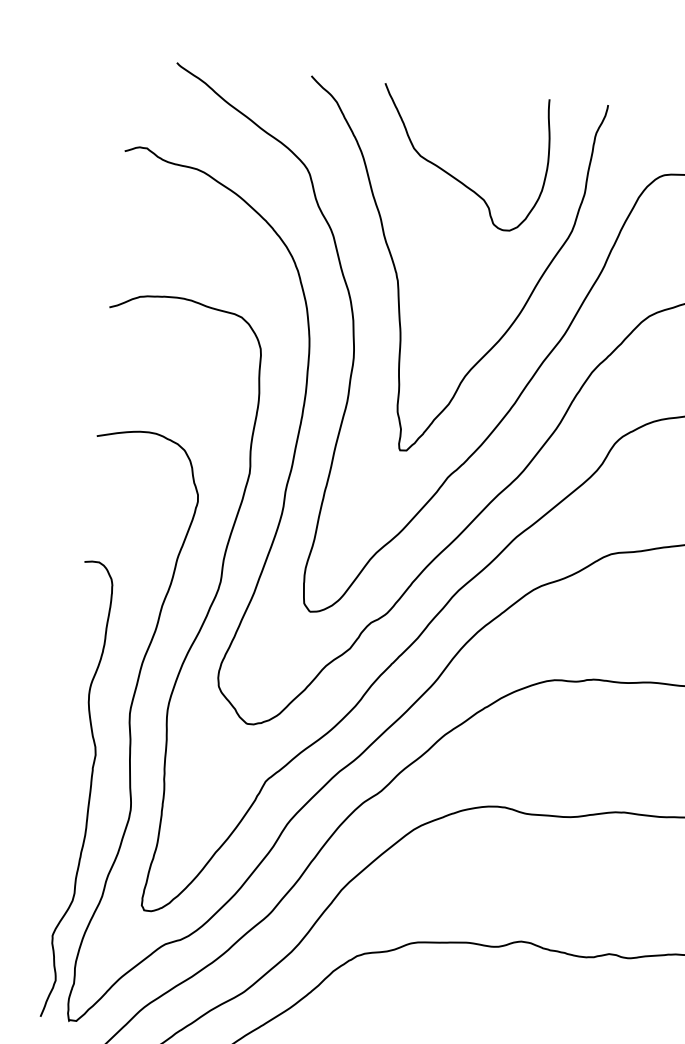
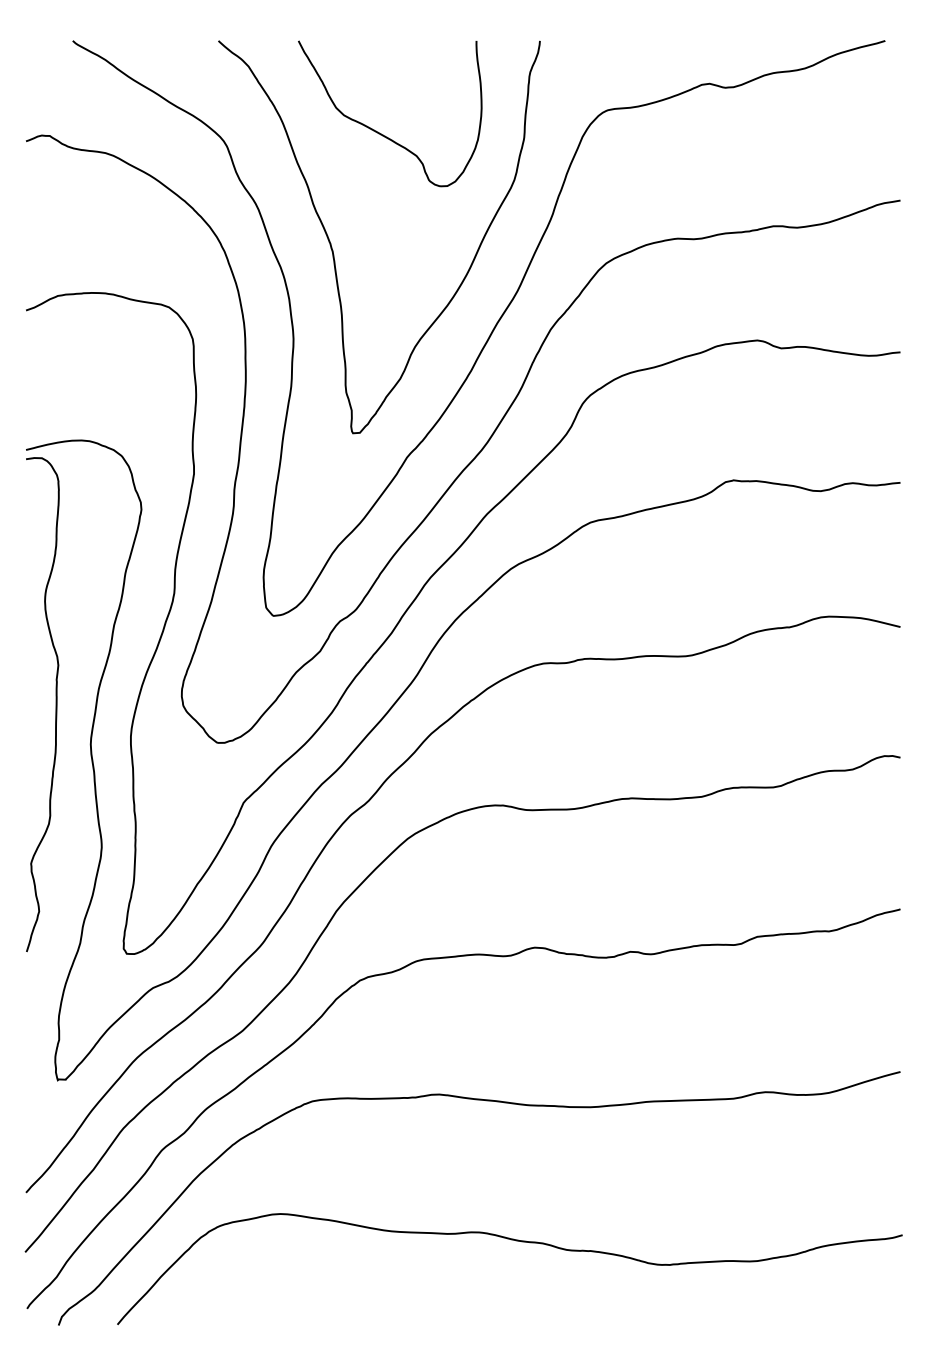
curve: (89, 790) -> (55, 704), moved

